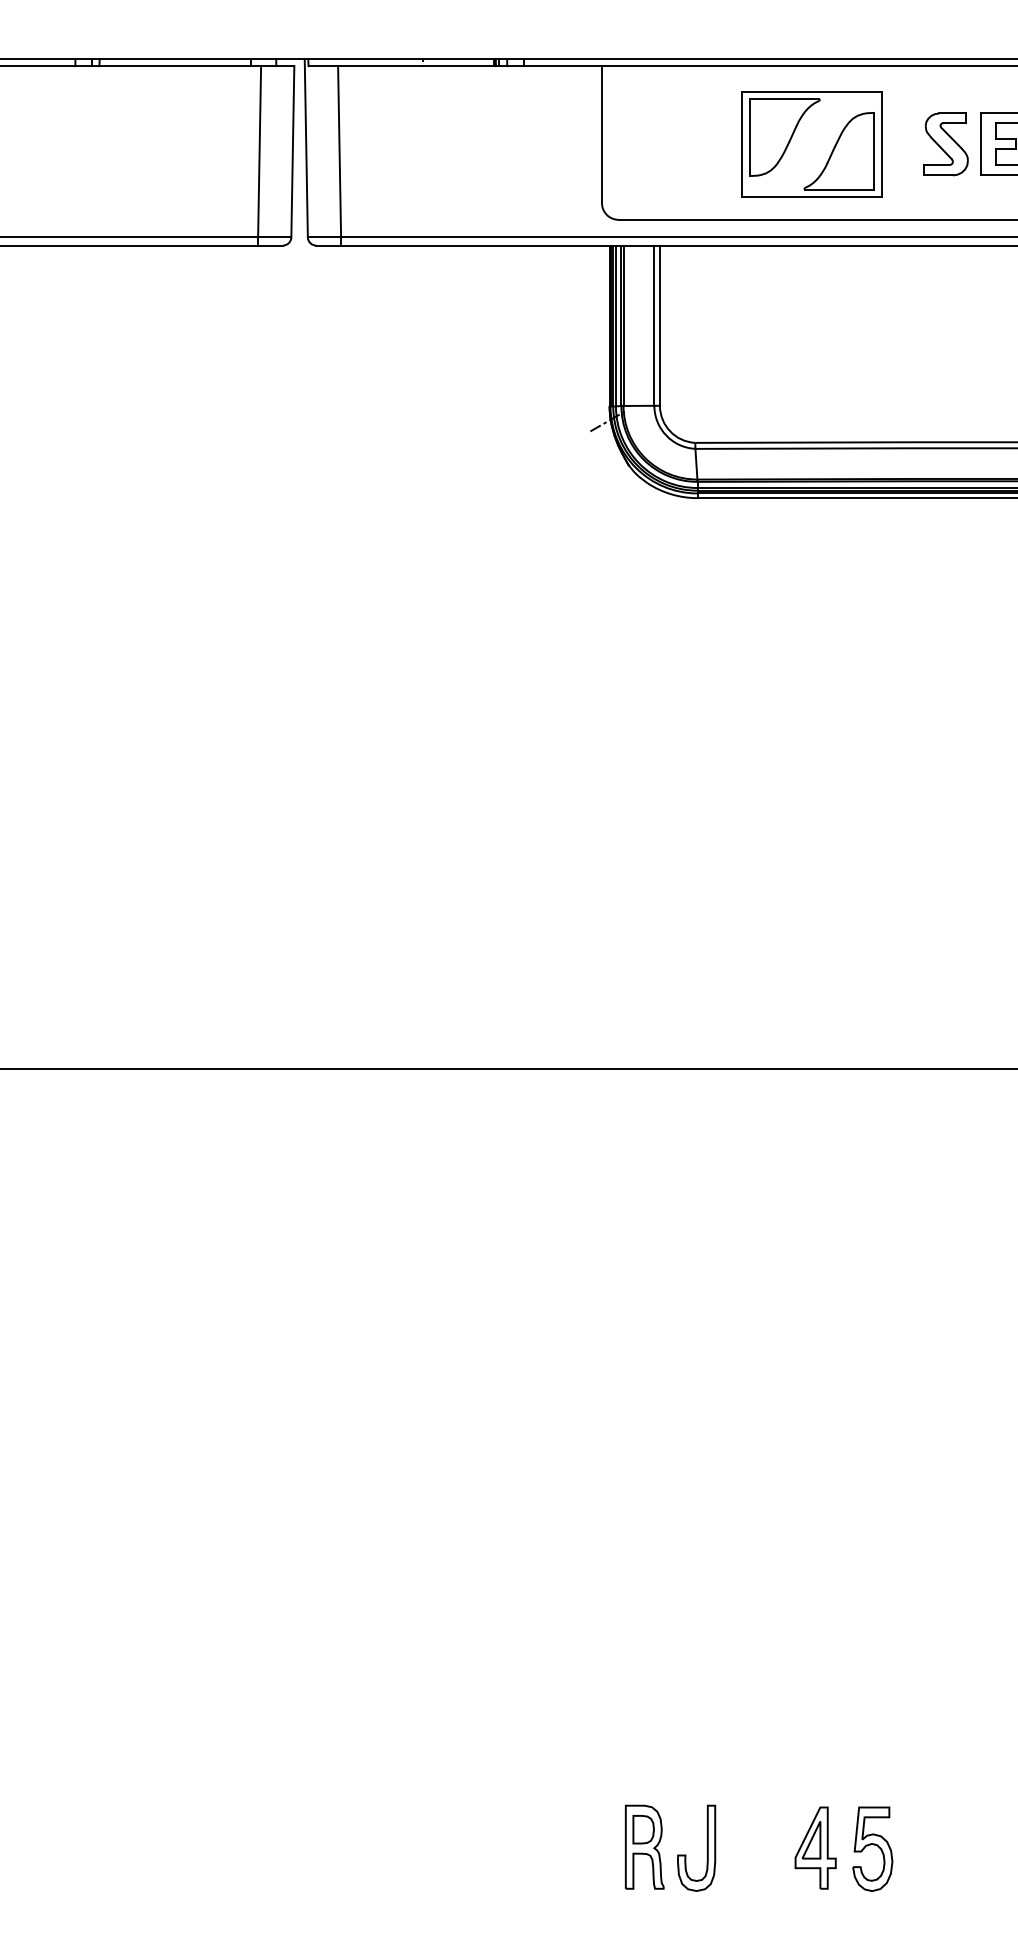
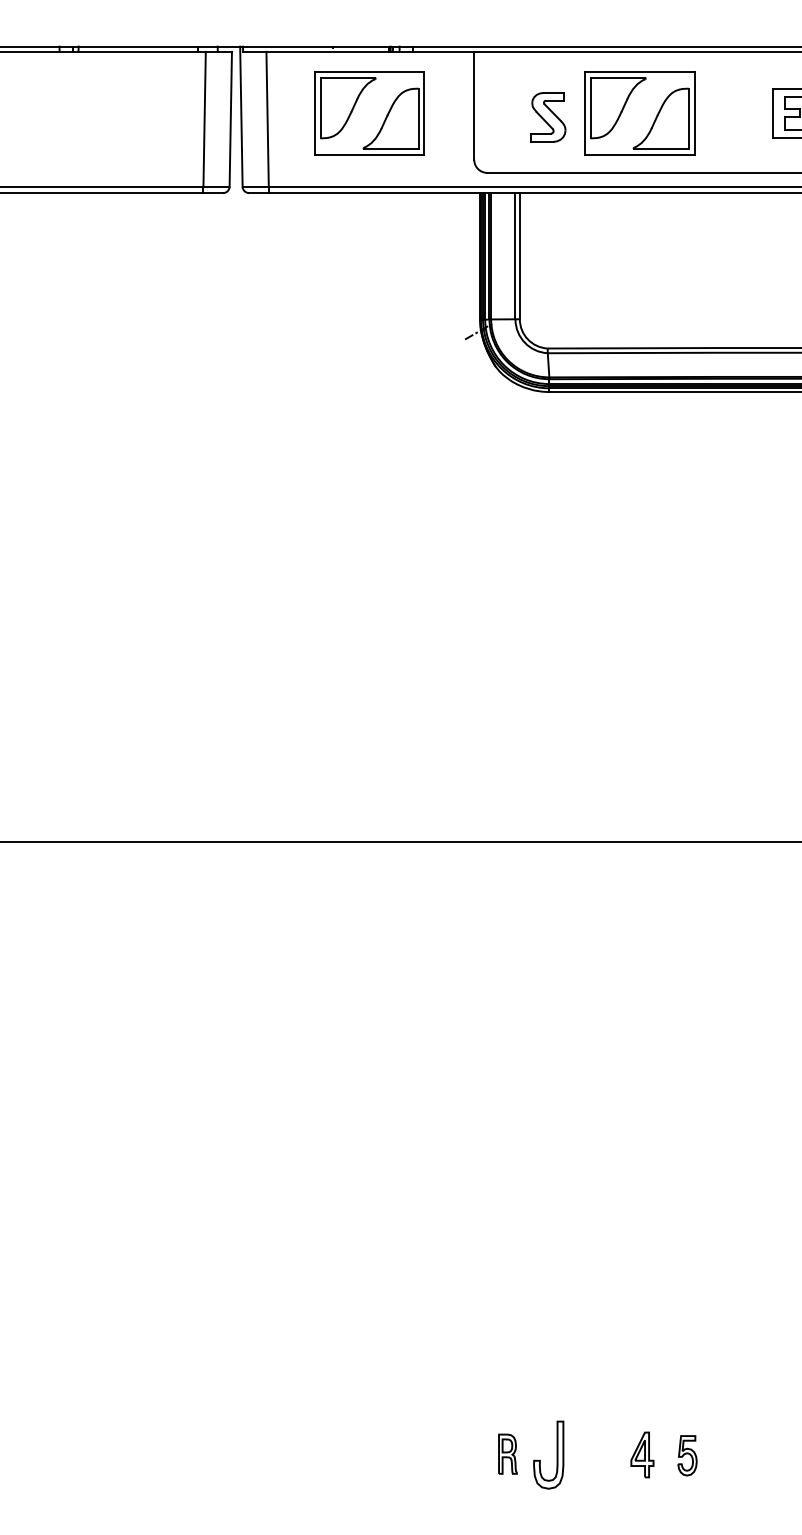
part: (468, 144) -> (369, 113), added
part: (945, 144) -> (547, 117), moved
part: (644, 1846) -> (507, 1453), size x0.6
part: (815, 1847) -> (642, 1454), size x0.7
part: (872, 1848) -> (687, 1455), size x0.6

